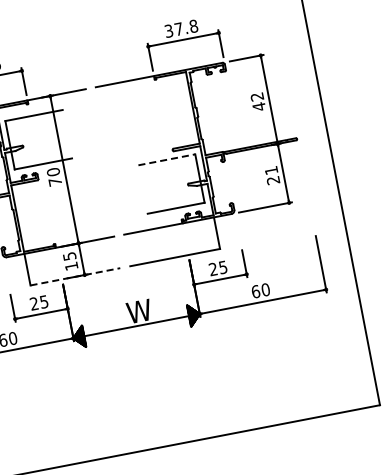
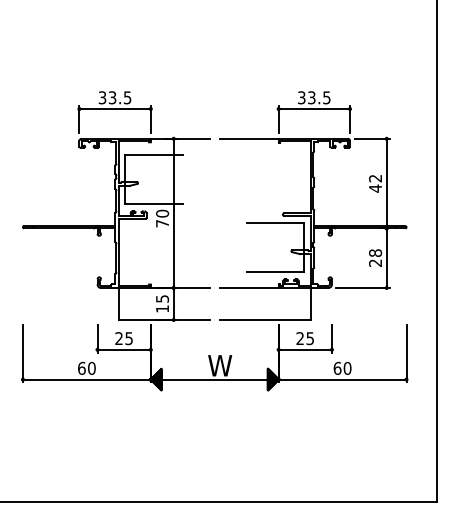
text: (186, 27) -> (319, 97), 37.8 -> 33.5
line: (166, 160) -> (275, 223), dashed -> solid
text: (271, 169) -> (375, 252), 21 -> 28
line: (75, 276) -> (164, 319), dashed -> solid

